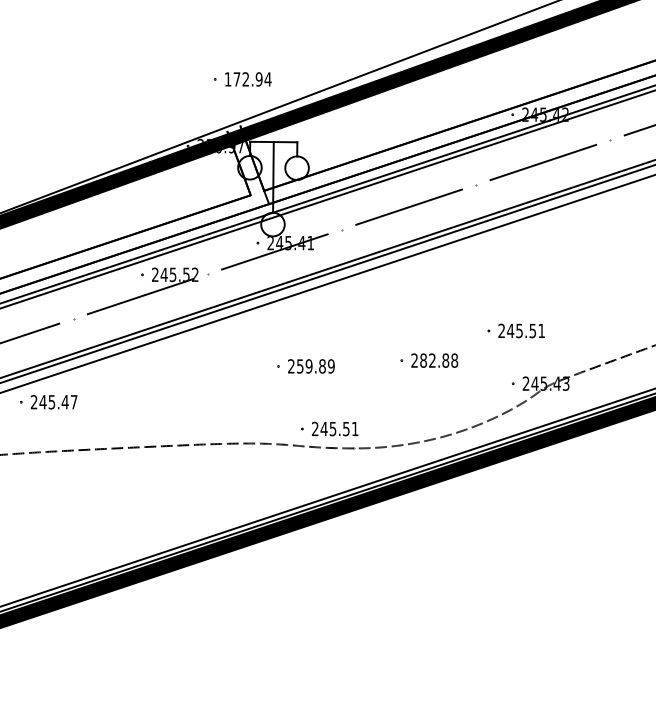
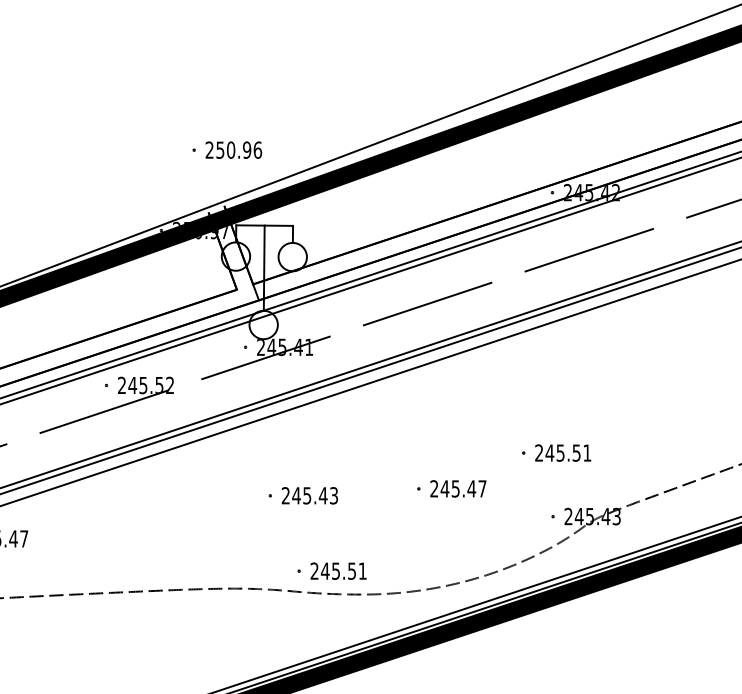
text: (247, 79) -> (233, 150), 172.94 -> 250.96
text: (438, 360) -> (463, 488), 282.88 -> 245.47
text: (315, 366) -> (314, 495), 259.89 -> 245.43

